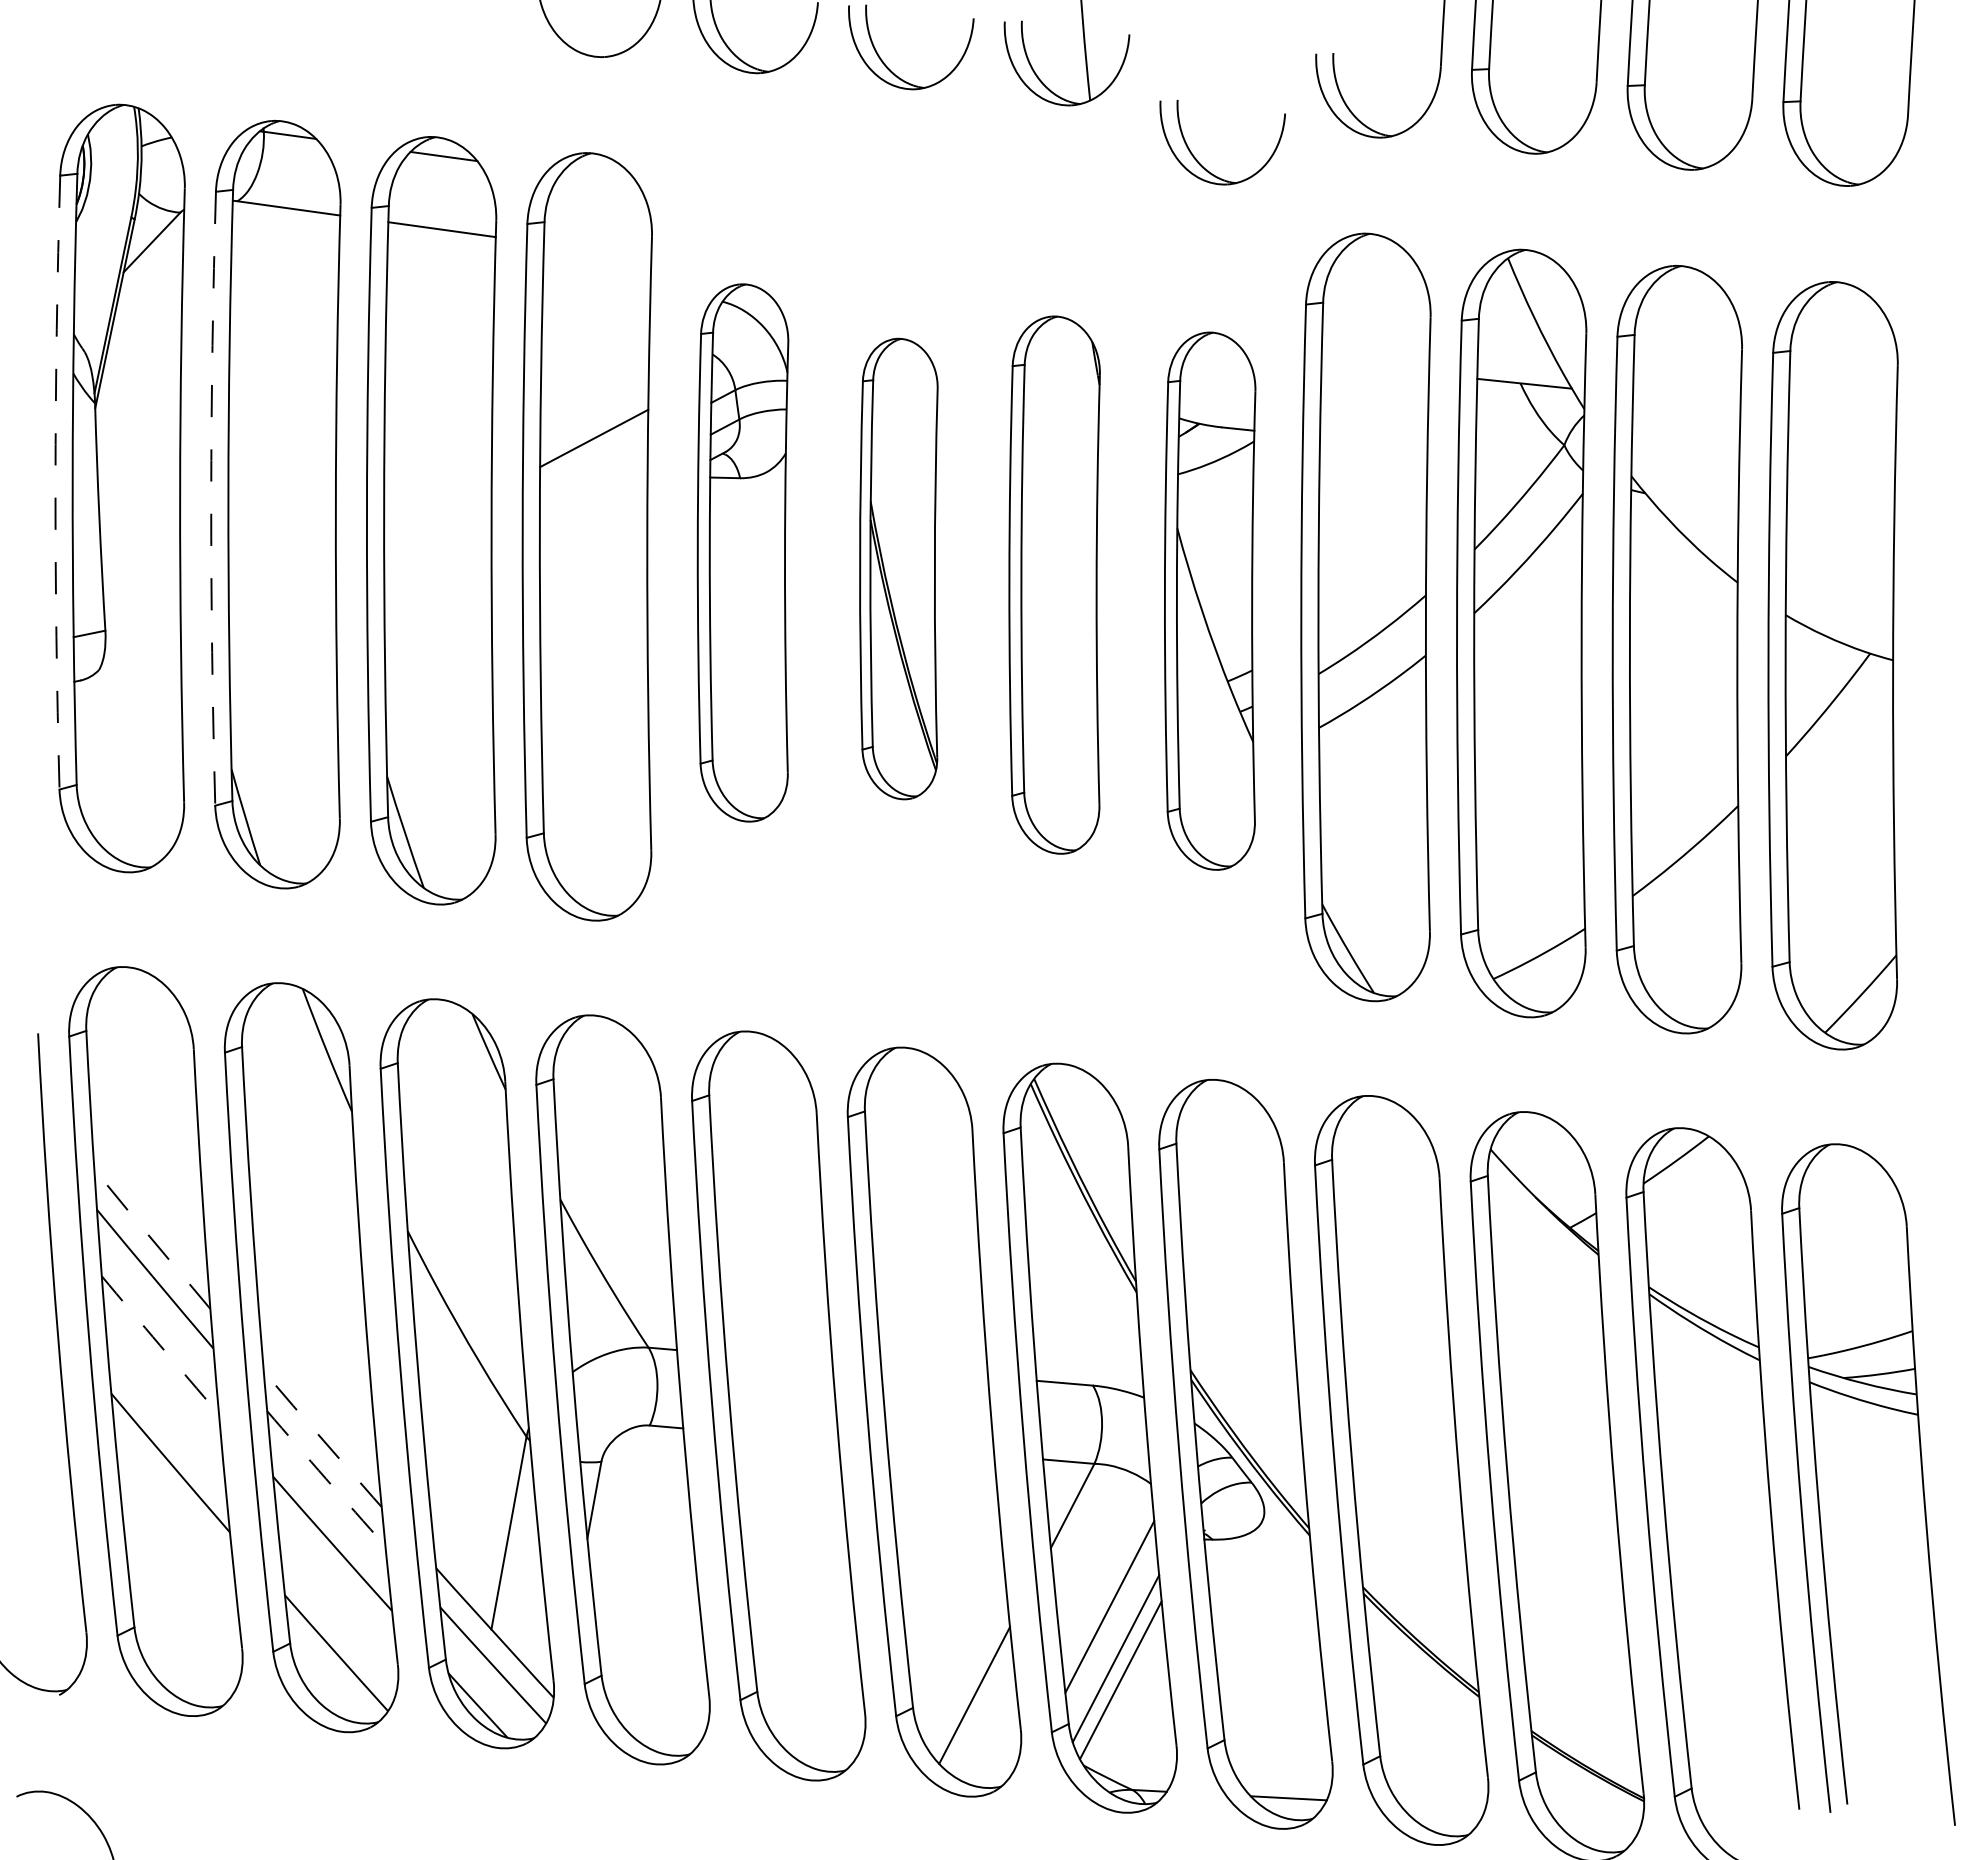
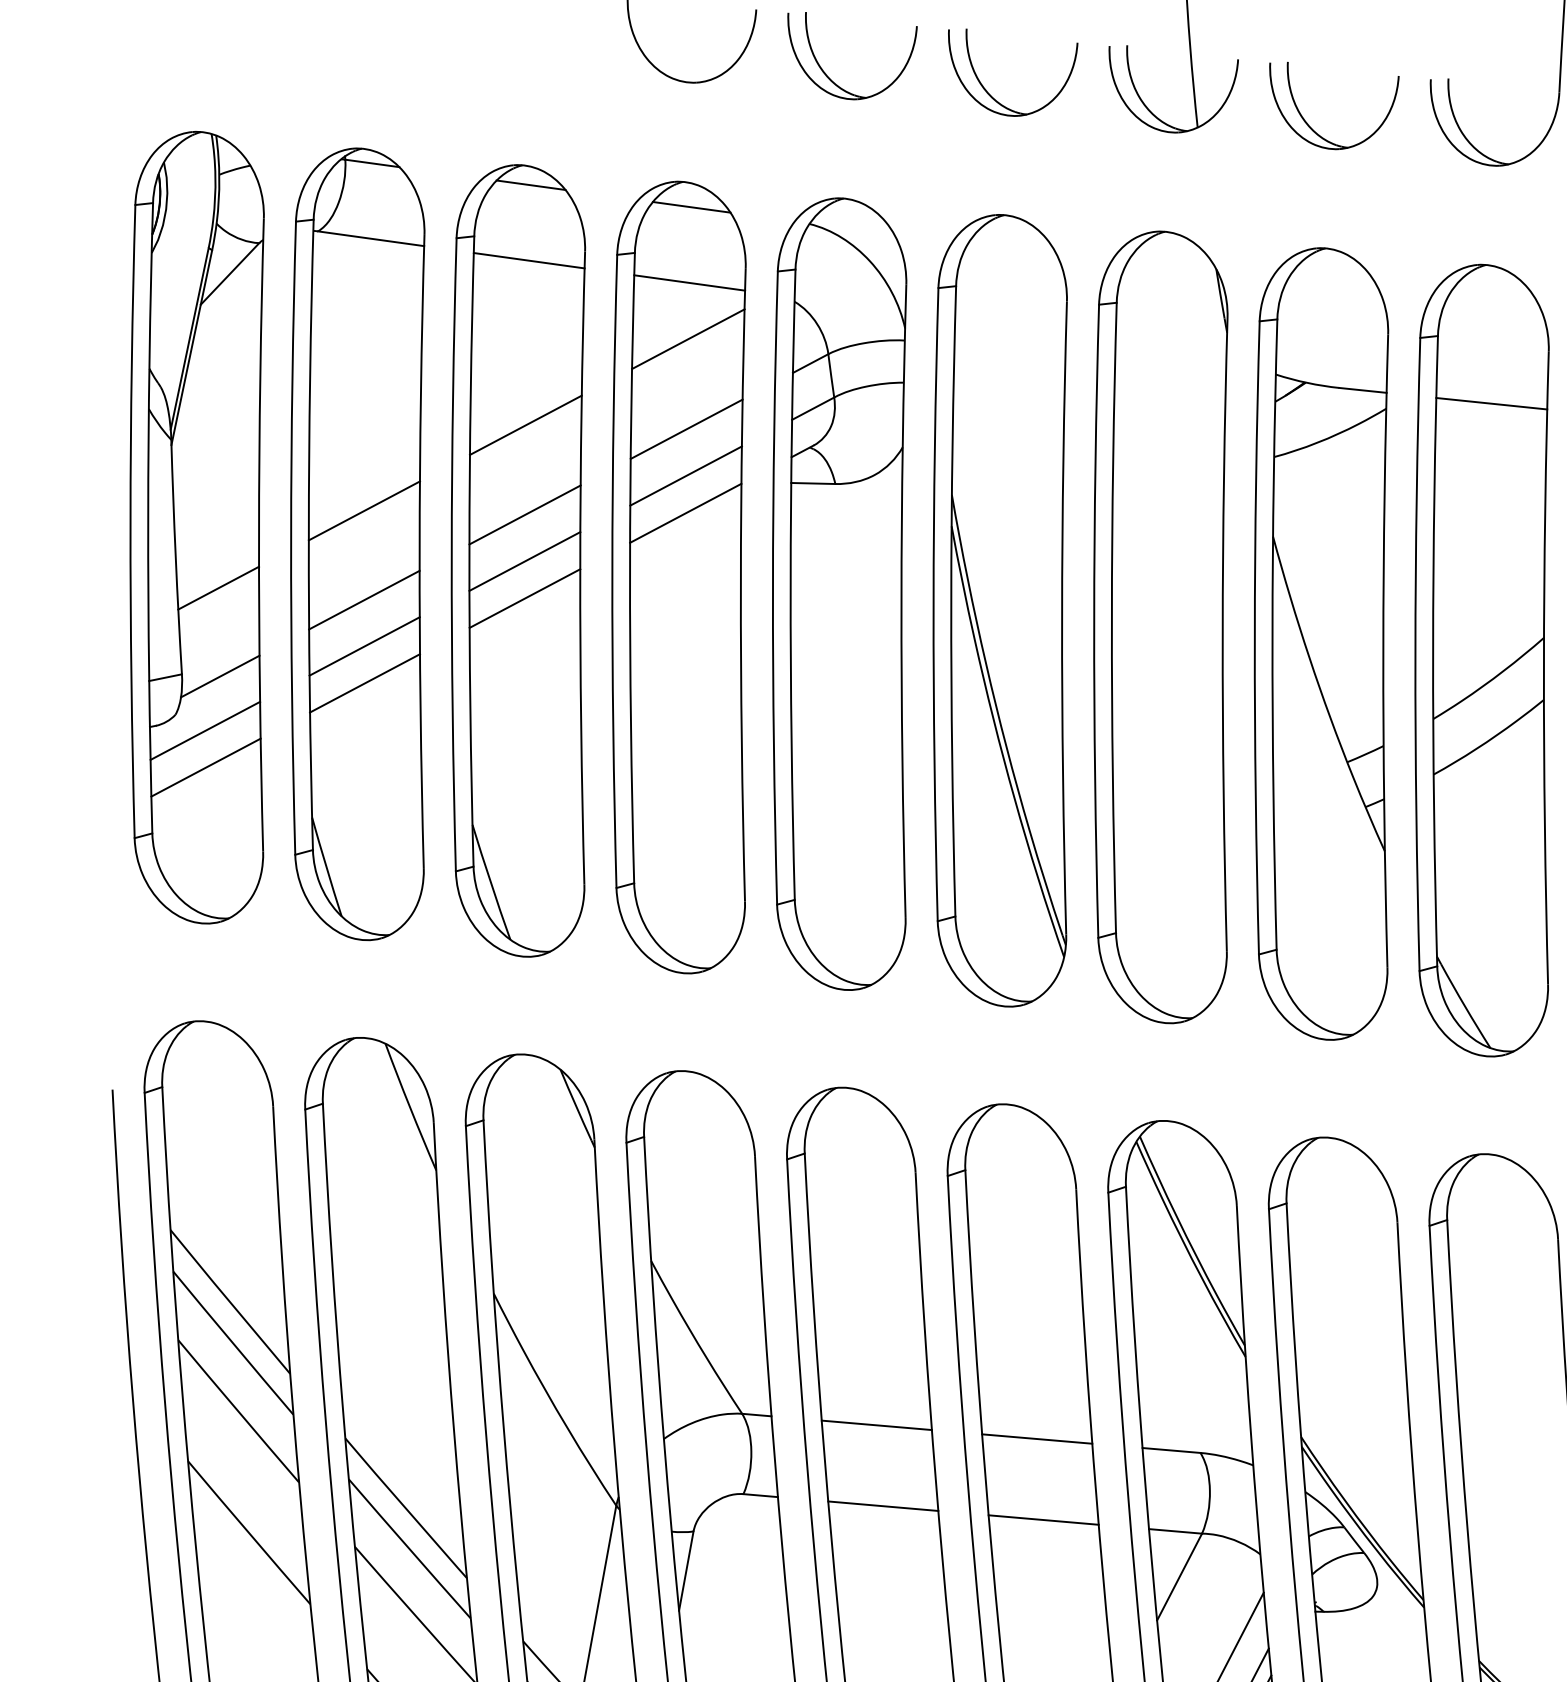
part: (1197, 159) -> (1308, 123), moved
line: (599, 177) -> (691, 206), added
line: (597, 250) -> (689, 282), added
line: (595, 305) -> (687, 338), added
line: (1375, 367) -> (1491, 402), added
line: (438, 388) -> (525, 424), added
line: (594, 392) -> (686, 428), added
line: (282, 471) -> (364, 510), added
line: (593, 474) -> (685, 513), added
line: (438, 475) -> (525, 514), added
arc: (55, 482) -> (130, 521), dashed -> solid
arc: (211, 498) -> (291, 537), dashed -> solid
line: (437, 520) -> (524, 560), added
line: (140, 546) -> (218, 587), added
part: (742, 552) -> (839, 593), size x1.43
line: (437, 556) -> (524, 597), added
line: (281, 558) -> (363, 599), added
part: (898, 568) -> (999, 610), size x1.67
part: (1054, 584) -> (1160, 626), size x1.43
part: (1209, 600) -> (1320, 643), size x1.43
line: (282, 603) -> (364, 646), added
line: (142, 632) -> (220, 676), added
line: (282, 639) -> (364, 683), added
line: (127, 685) -> (204, 730), added
line: (128, 721) -> (205, 767), added
line: (151, 1239) -> (229, 1302), dashed -> solid
arc: (160, 1345) -> (238, 1411), dashed -> solid
line: (778, 1358) -> (876, 1424), added
line: (934, 1371) -> (1037, 1438), added
line: (785, 1436) -> (883, 1505), added
line: (322, 1439) -> (405, 1508), dashed -> solid
line: (940, 1450) -> (1043, 1519), added
arc: (326, 1478) -> (409, 1548), dashed -> solid

